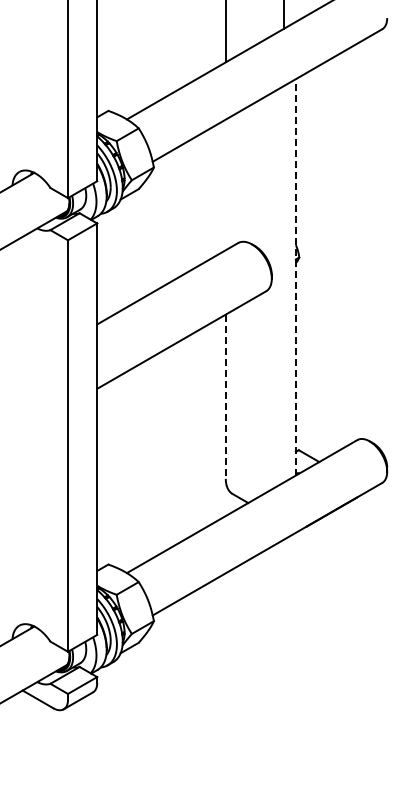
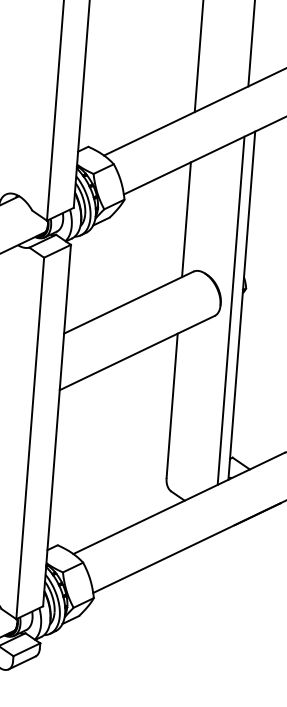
line: (225, 184) -> (186, 219), added
line: (295, 276) -> (241, 304), dashed -> solid
line: (284, 283) -> (231, 310), added
line: (225, 397) -> (171, 406), dashed -> solid

